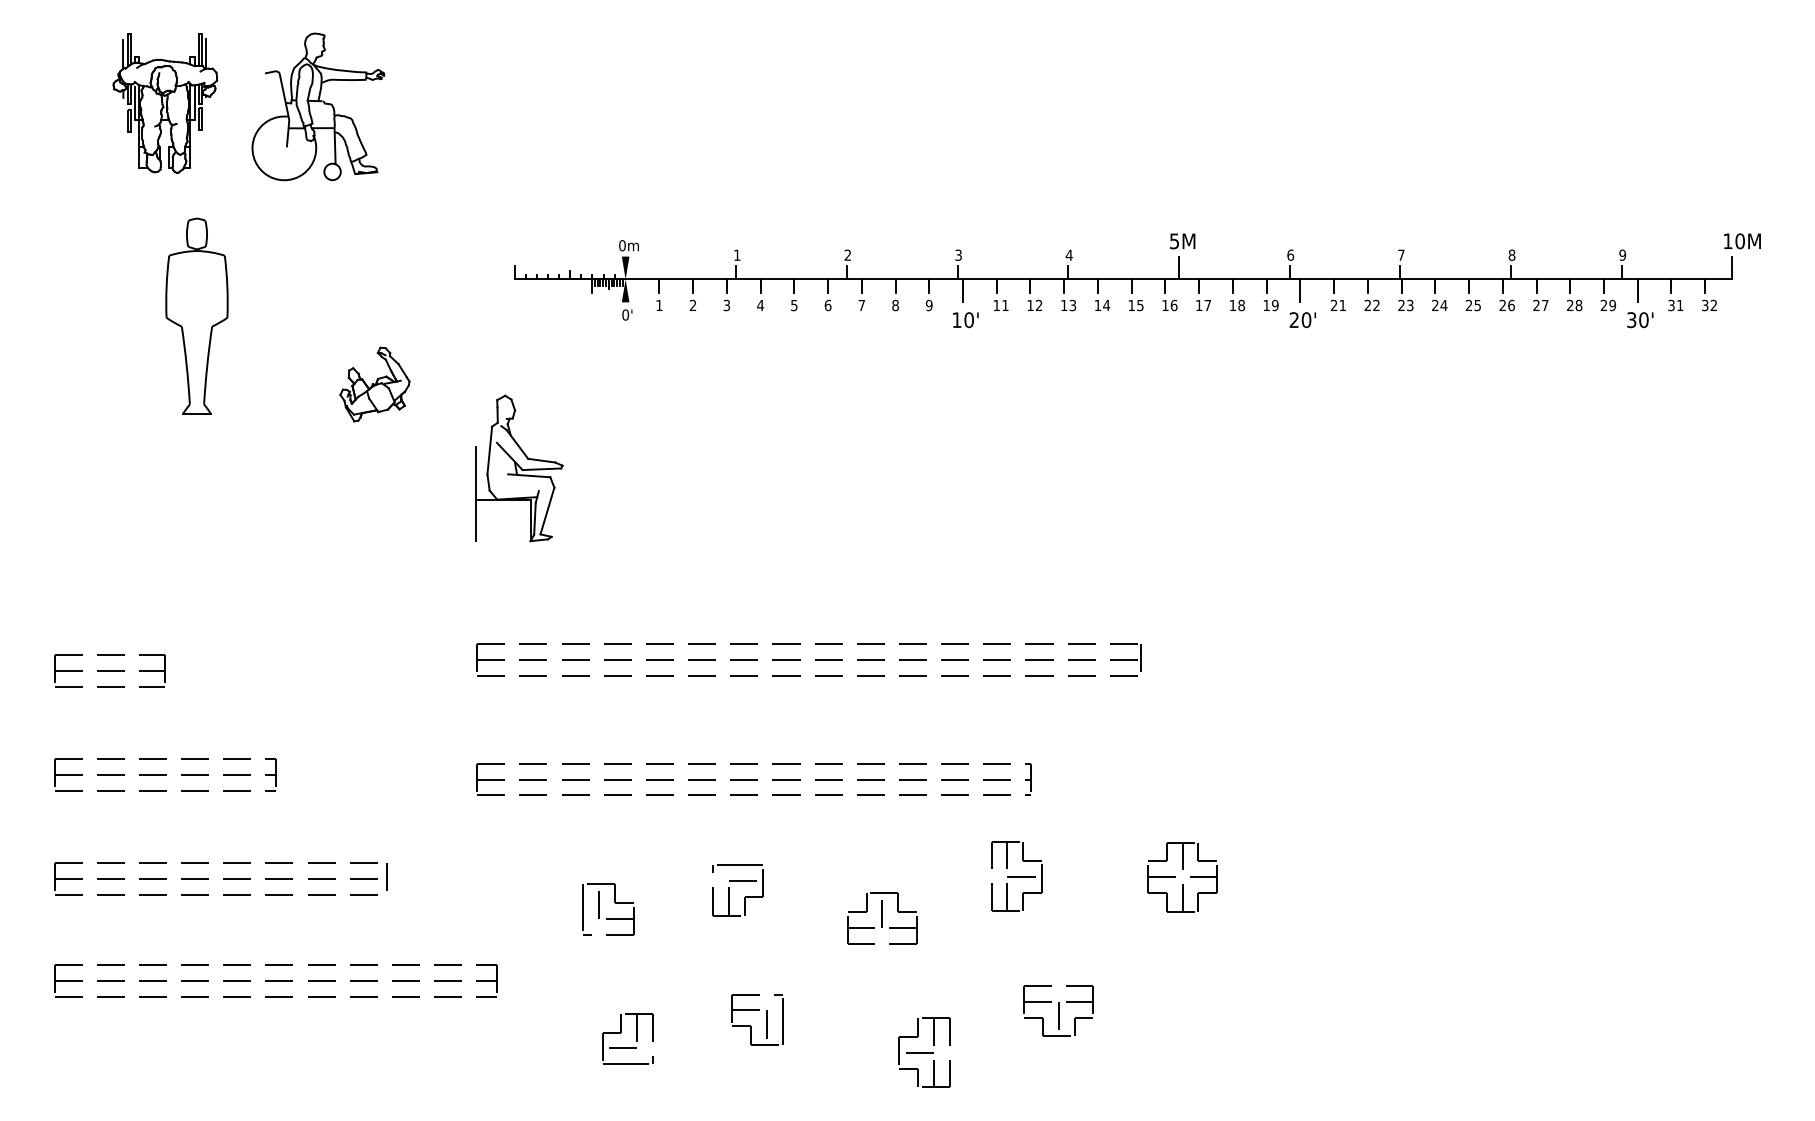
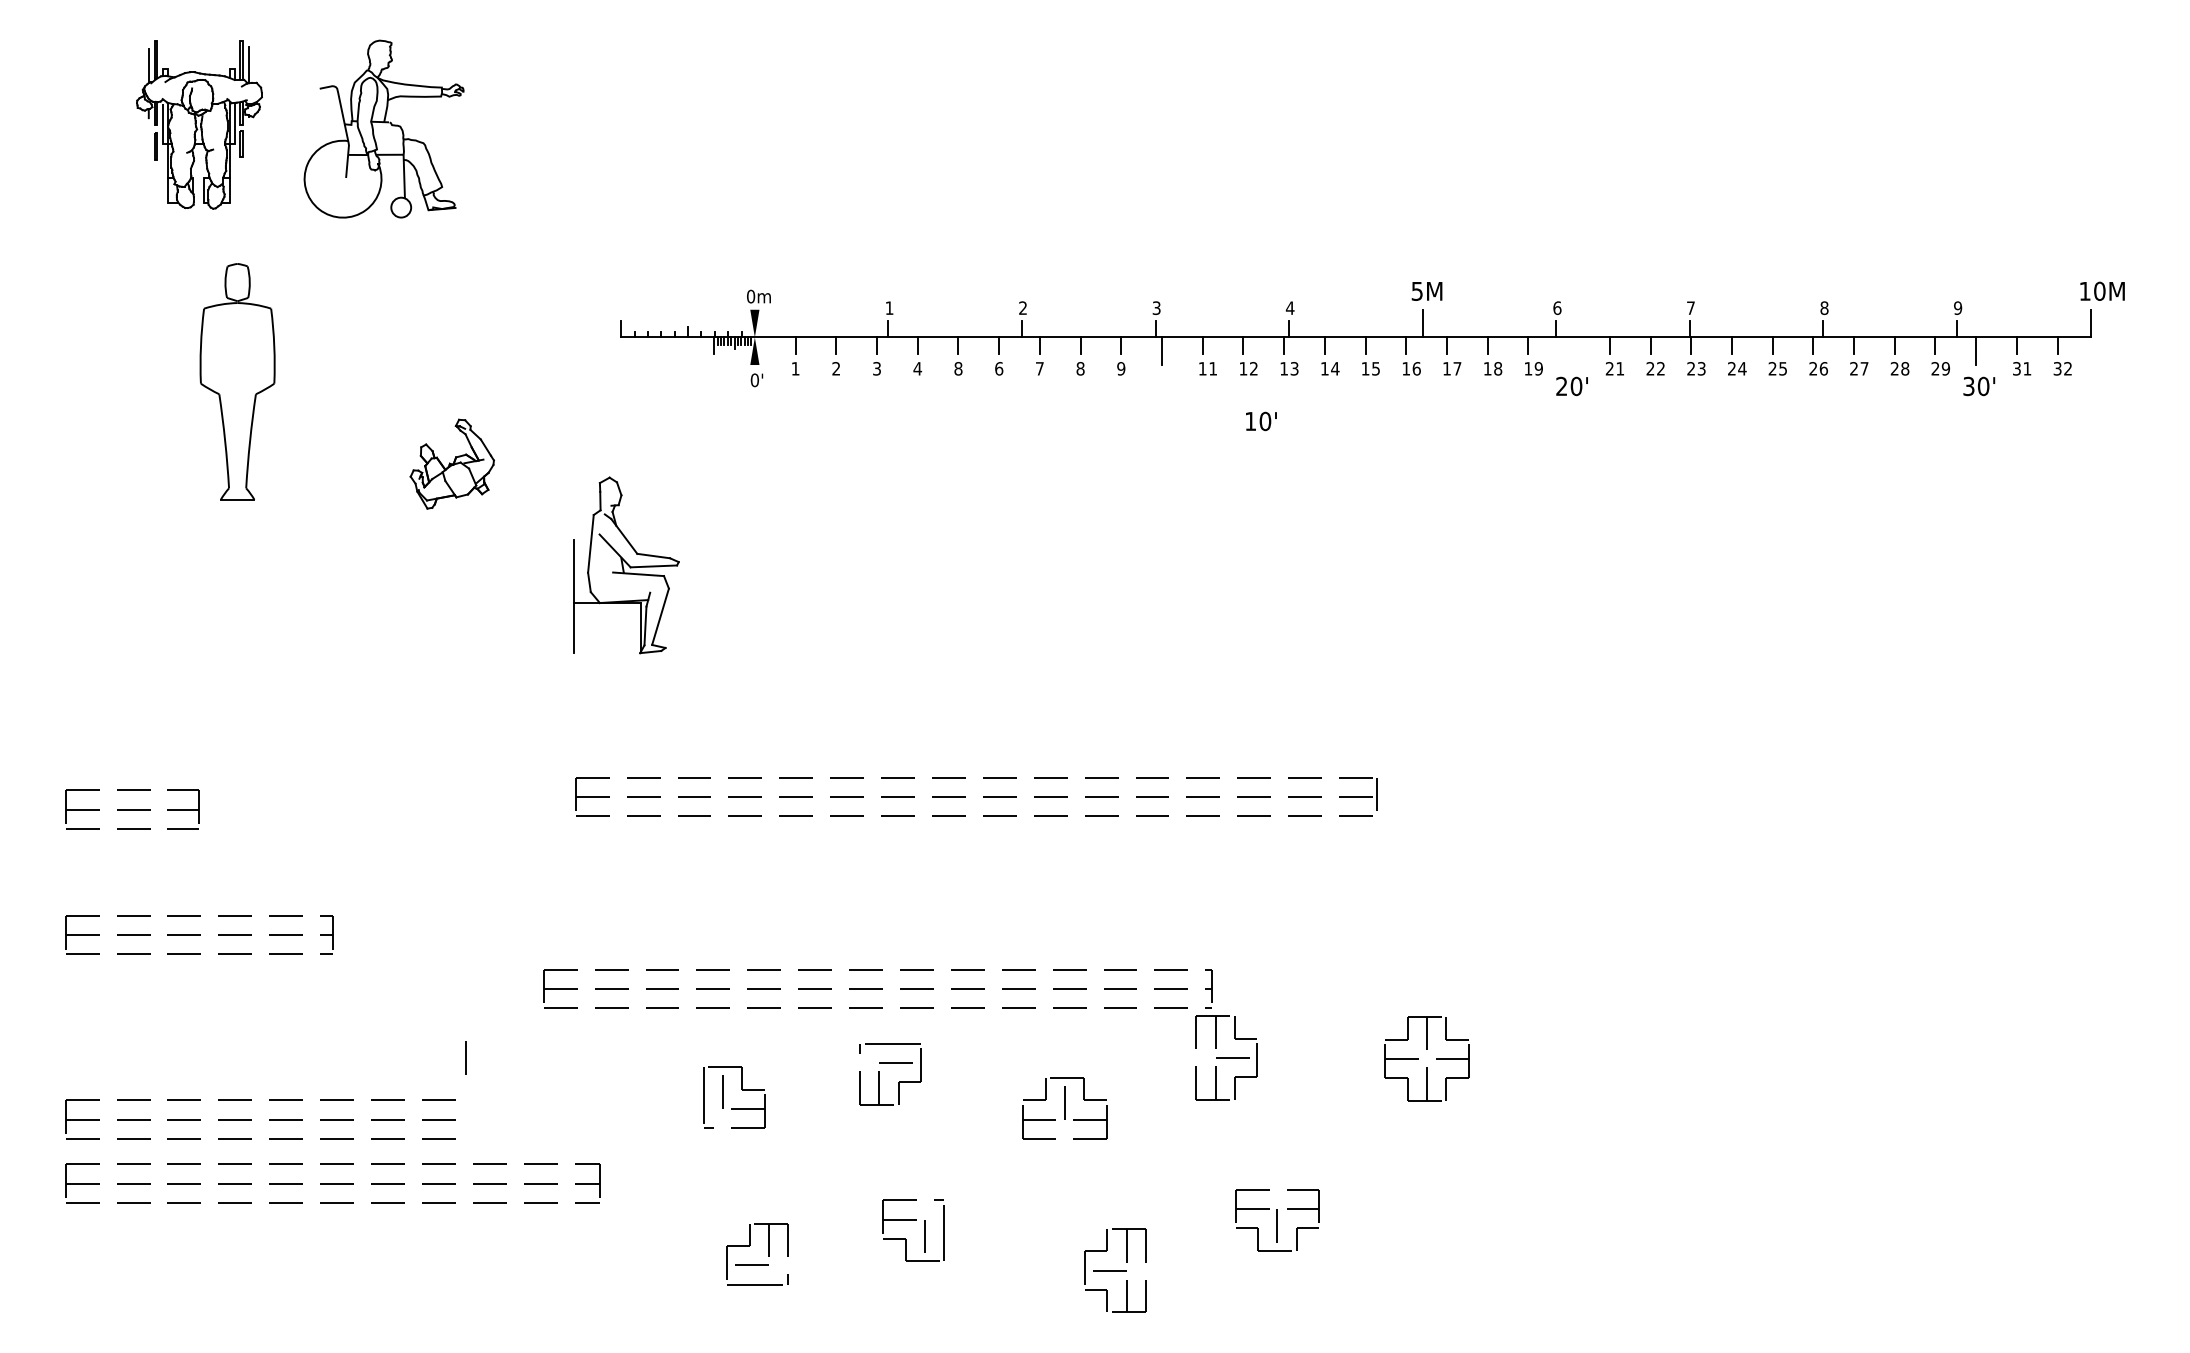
line: (1300, 291) -> (1569, 351), removed
text: (794, 305) -> (958, 368), 5 -> 8
text: (965, 320) -> (1261, 421), moved
part: (753, 779) -> (877, 988), moved
part: (208, 878) -> (251, 1119), moved

